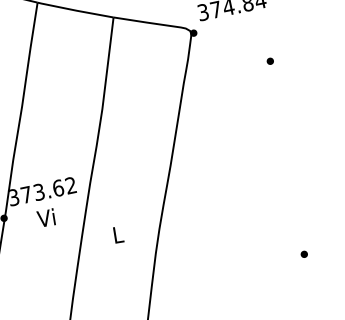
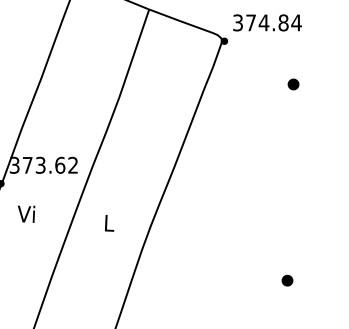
part: (270, 61) -> (293, 84), size x1.6
text: (46, 217) -> (26, 213), moved
part: (304, 253) -> (287, 279), size x1.6

